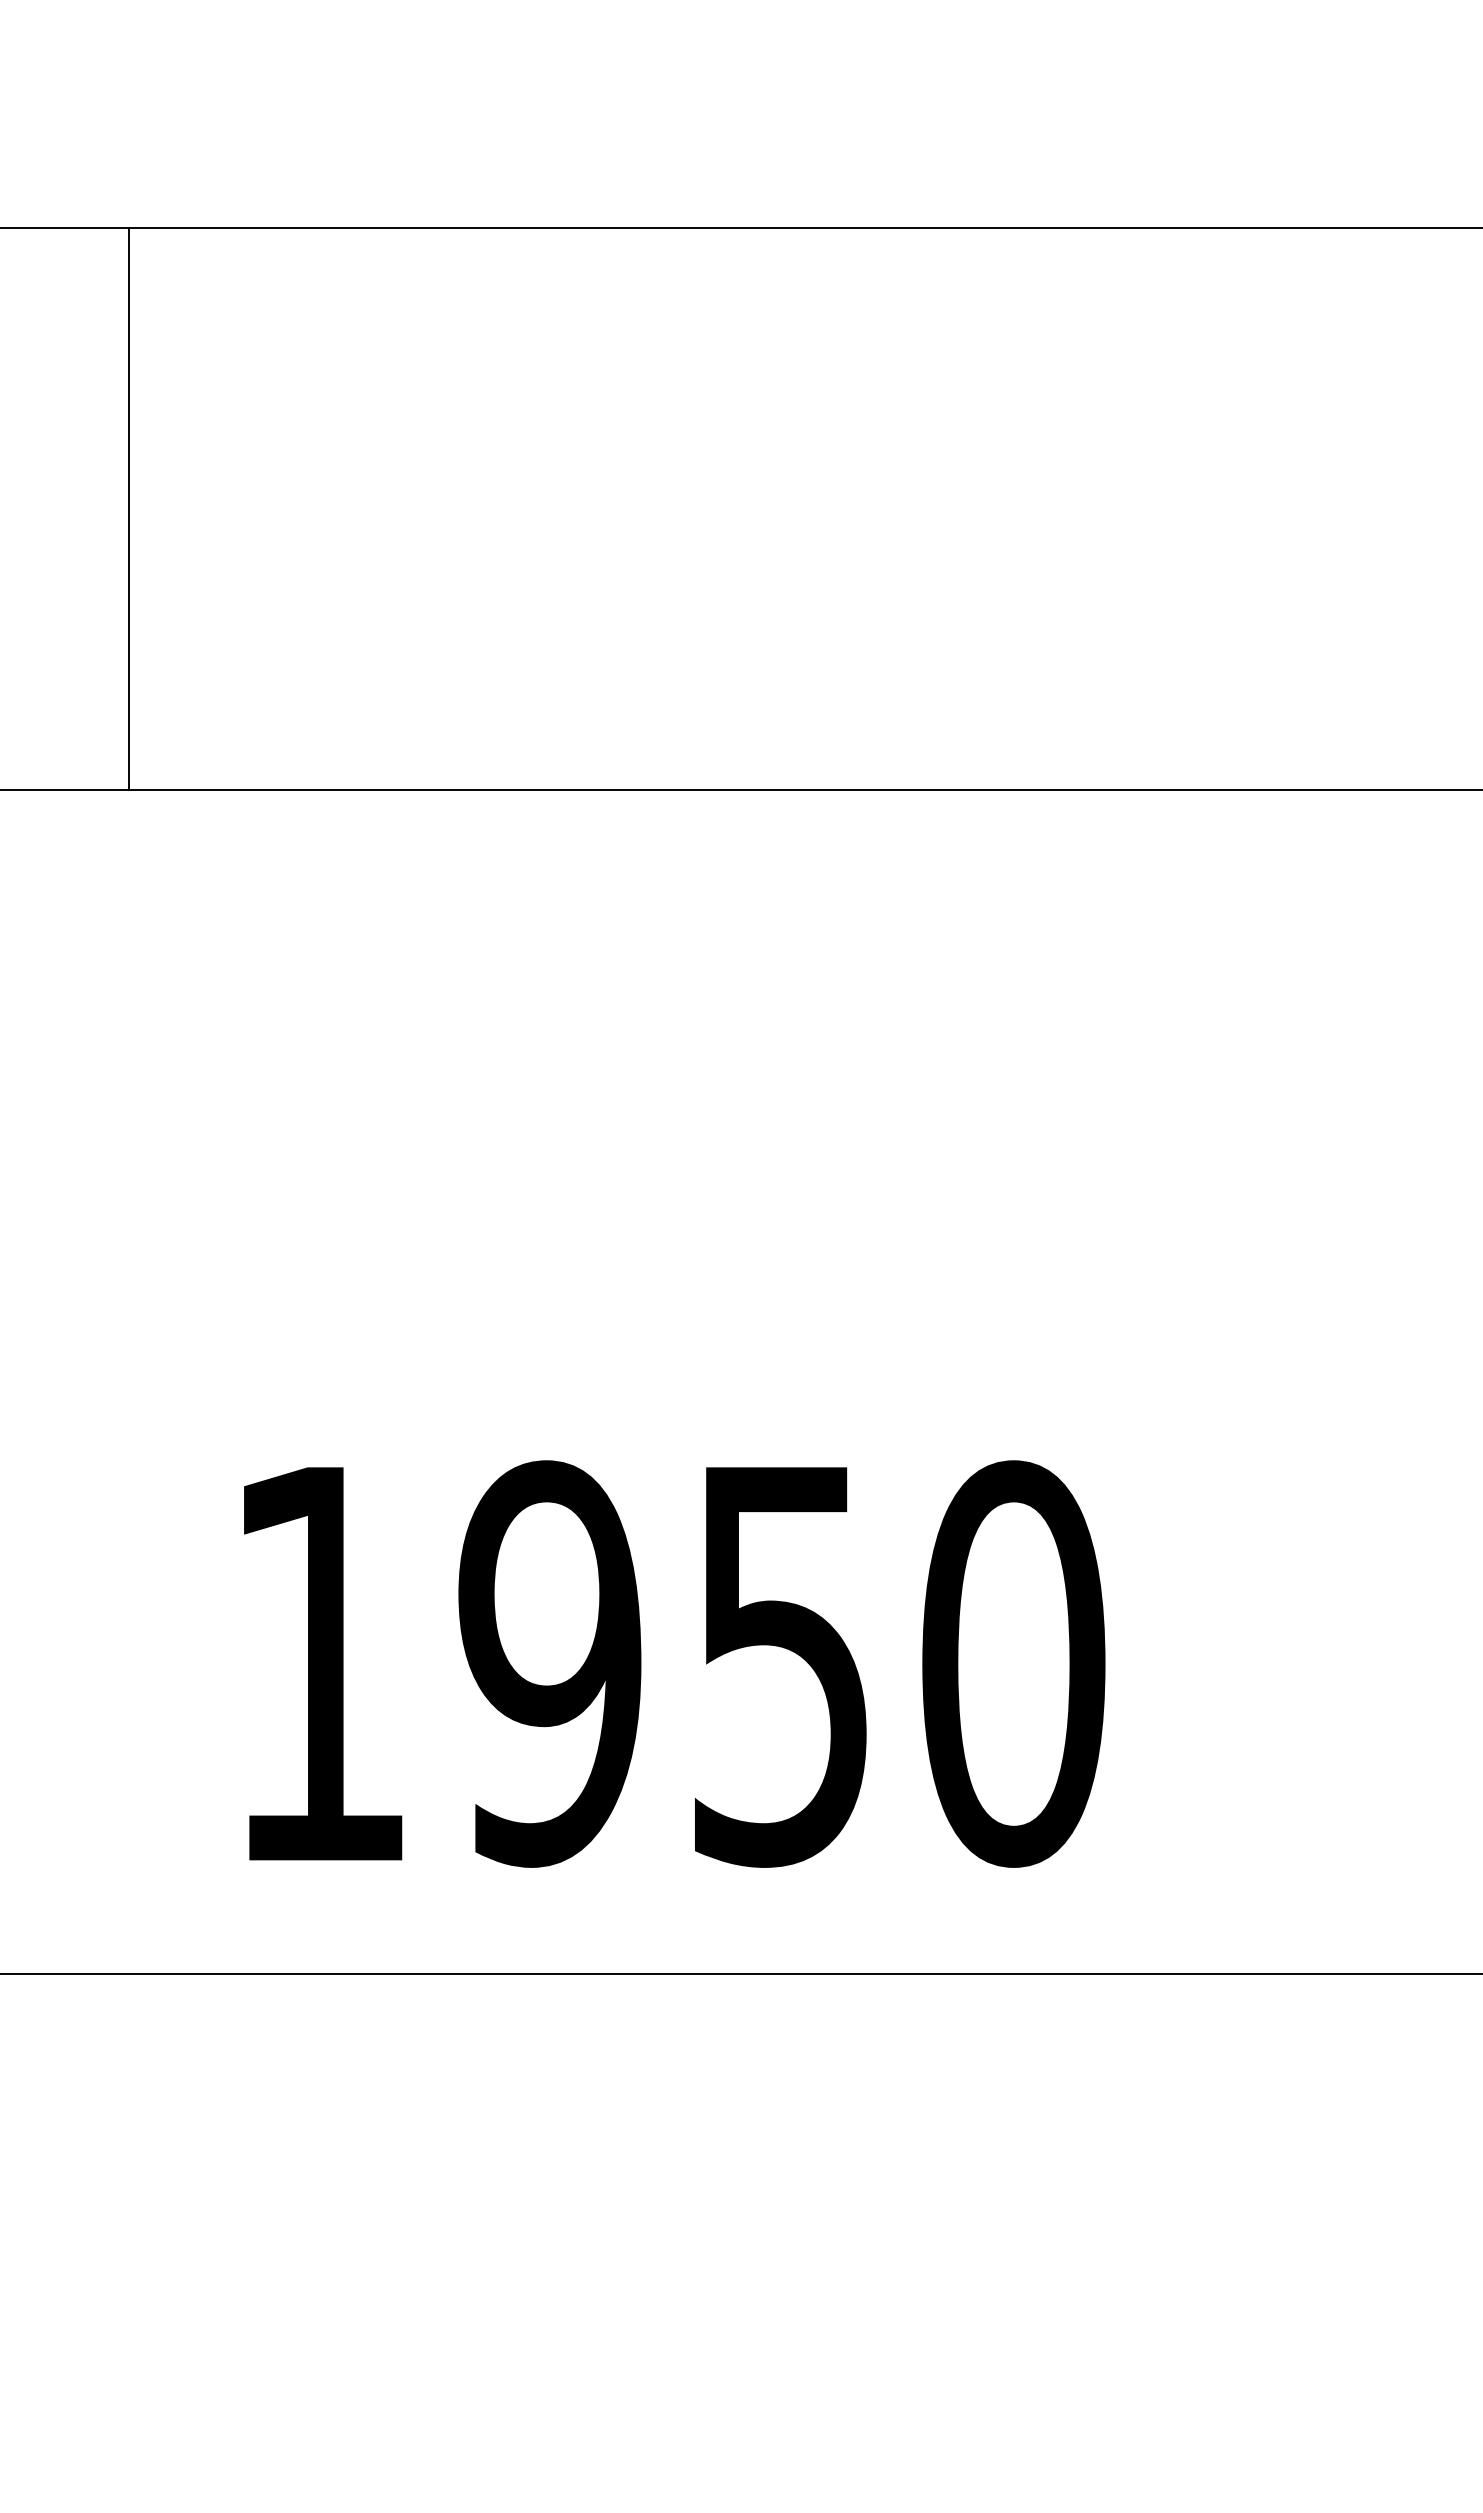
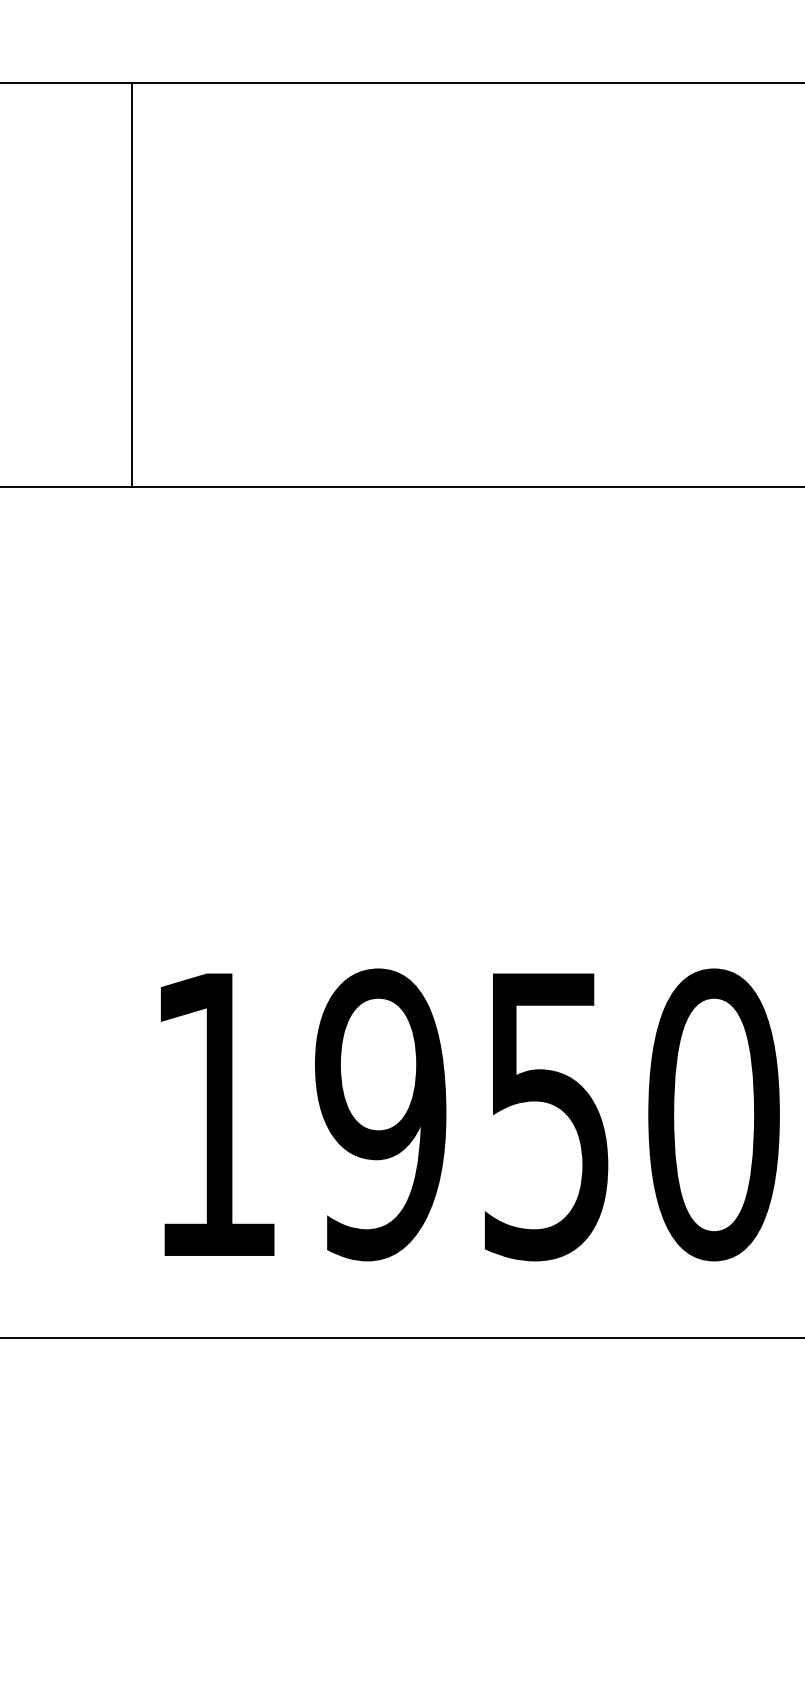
line: (129, 508) -> (132, 284), moved

